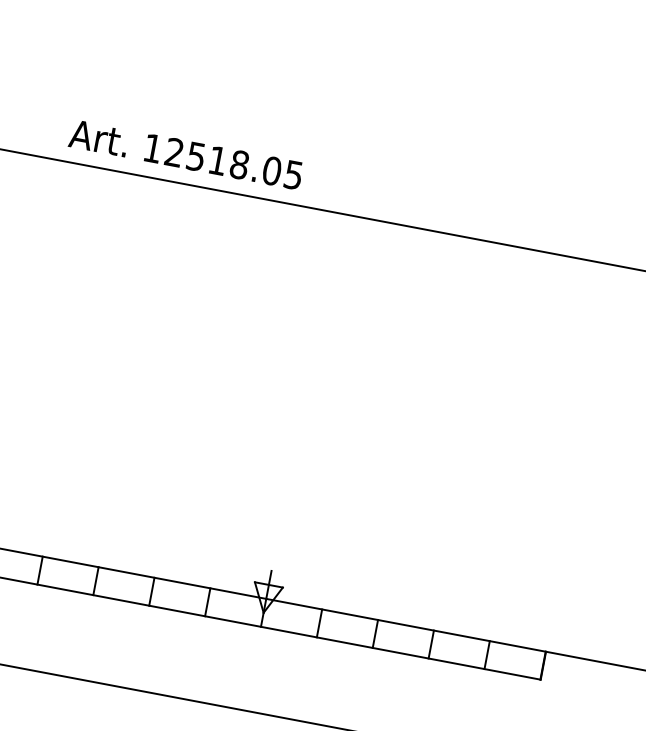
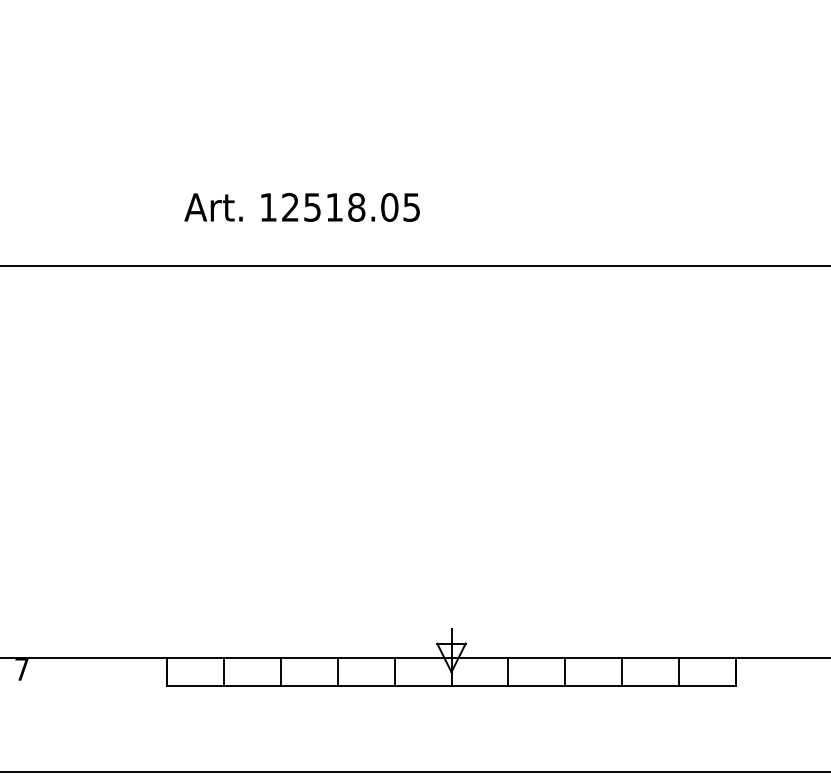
text: (185, 154) -> (301, 207), moved

